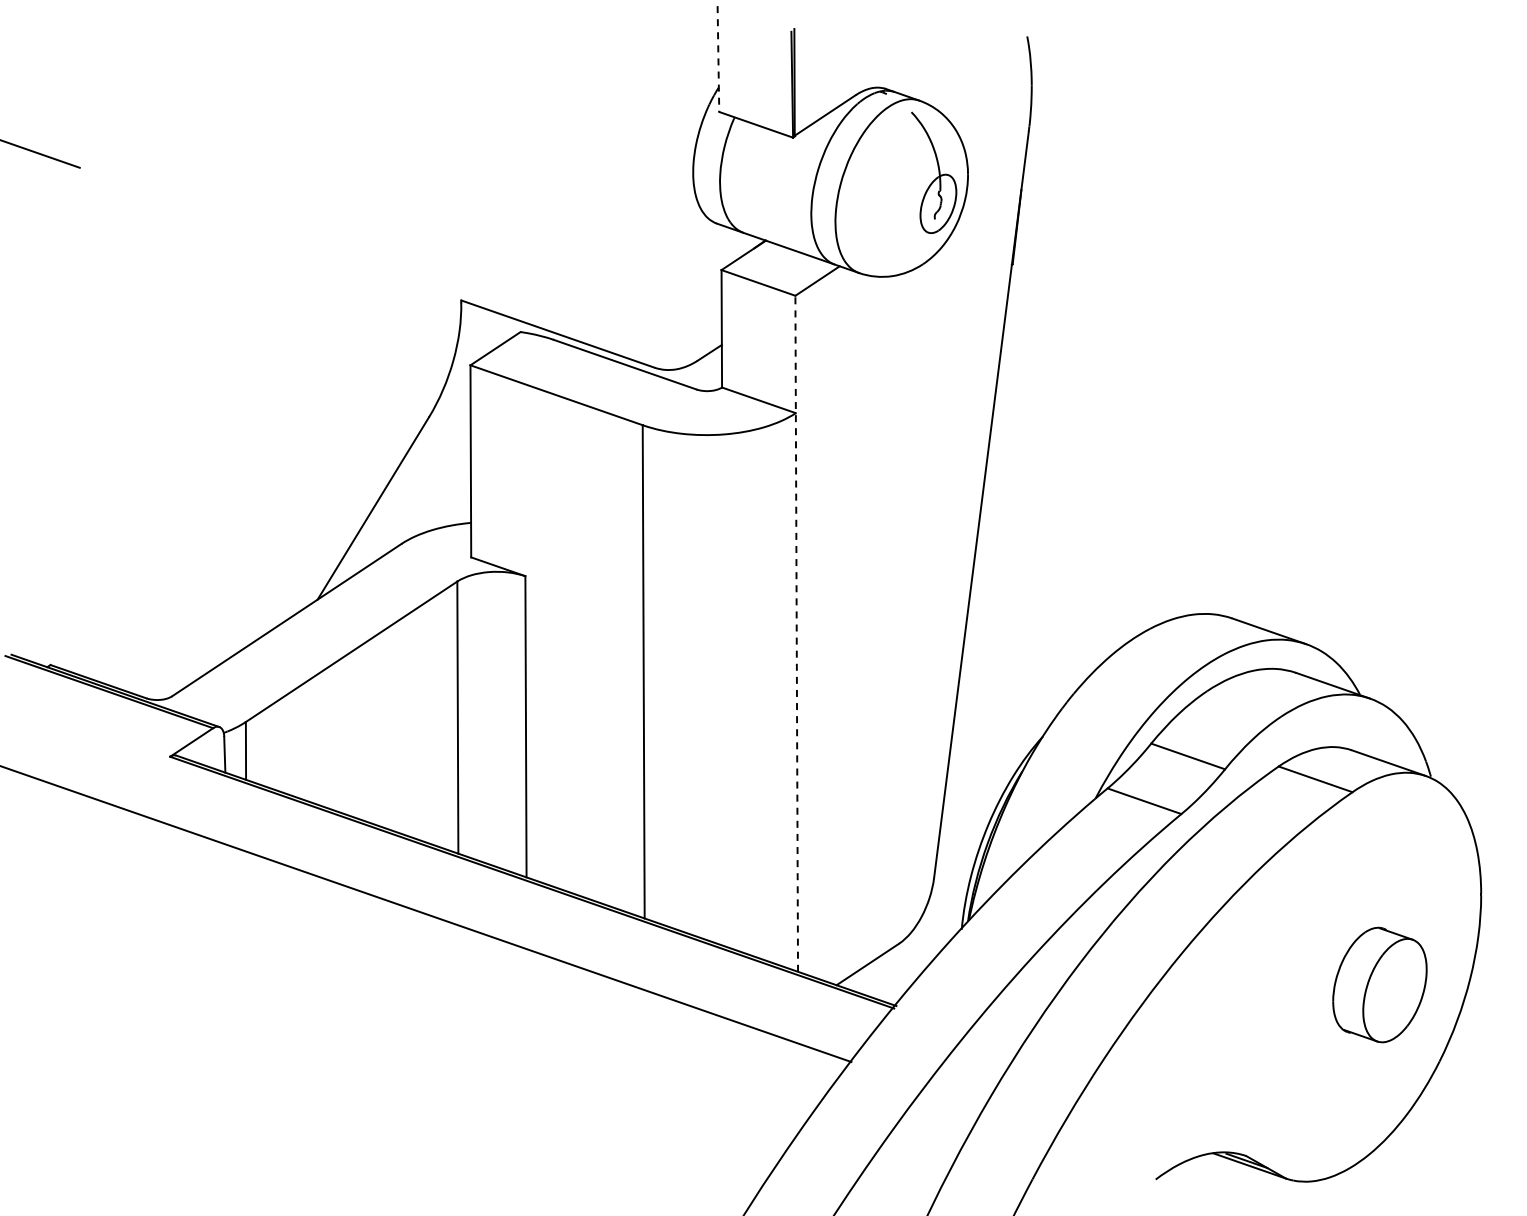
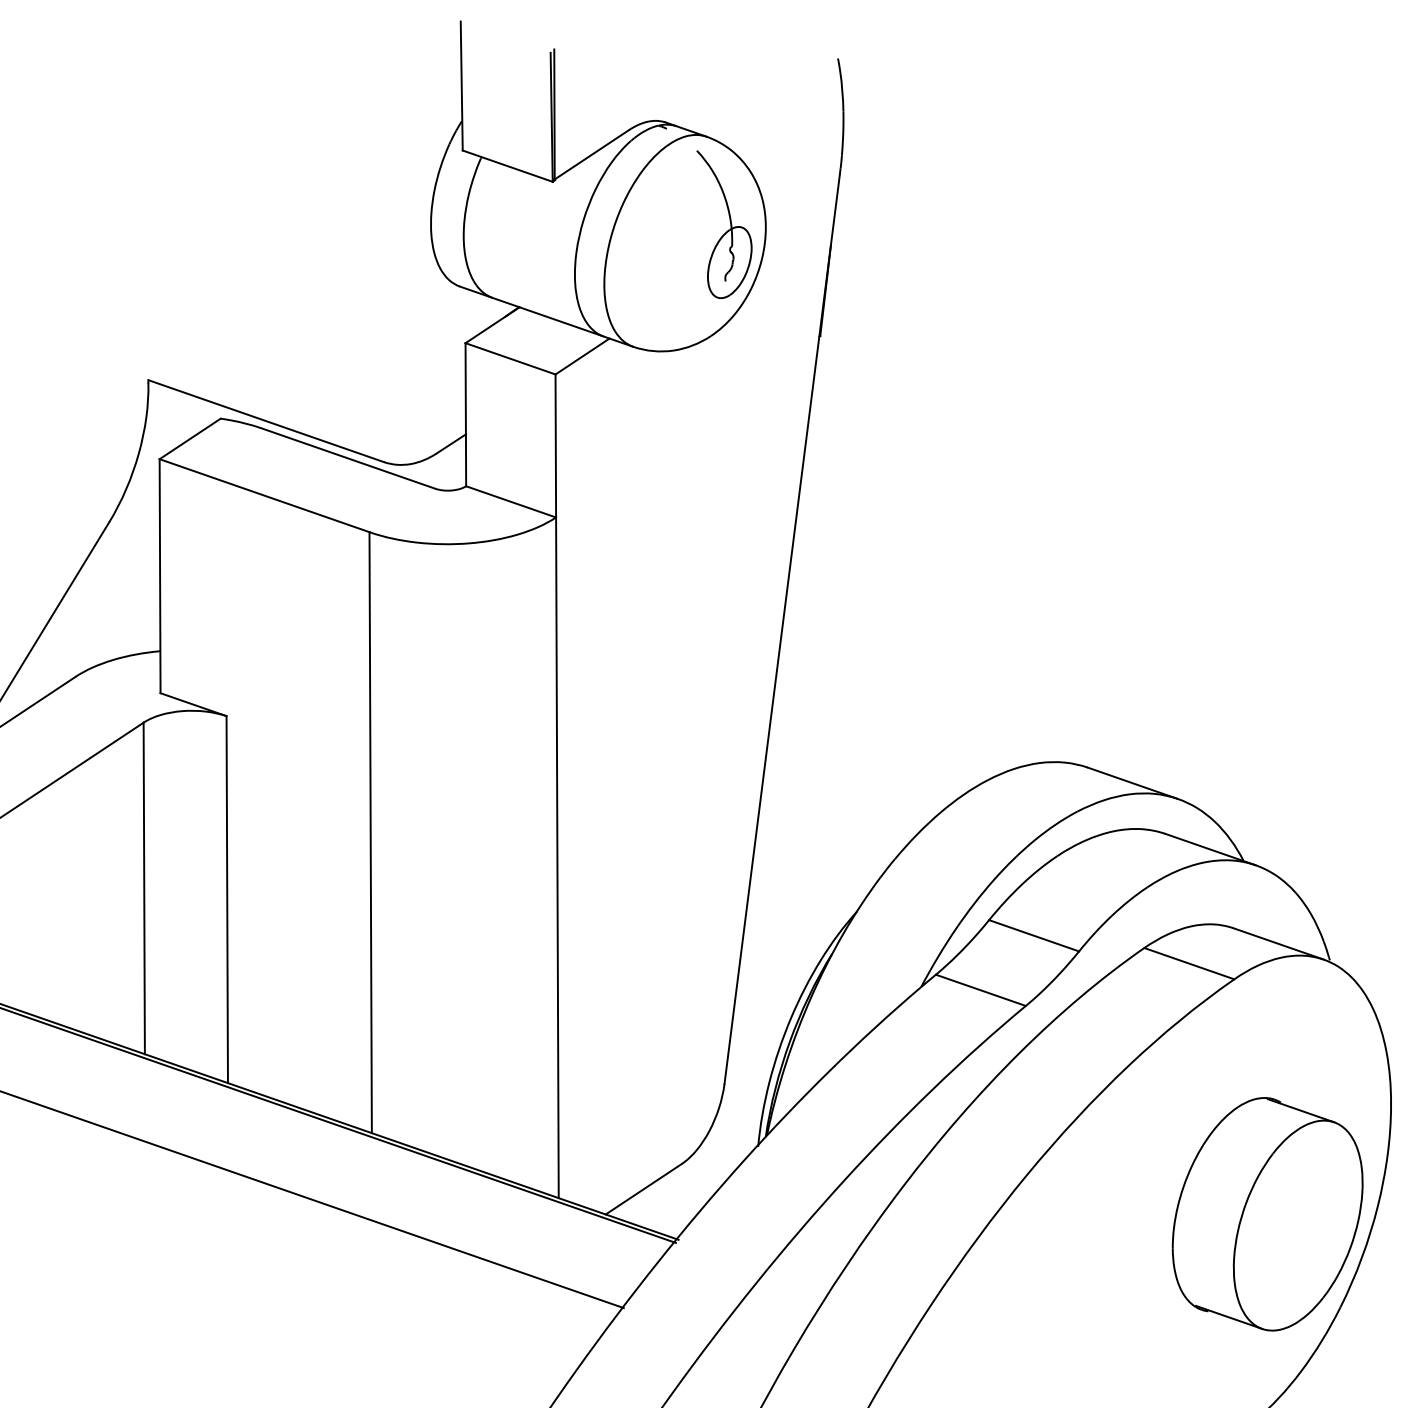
line: (718, 59) -> (461, 86), dashed -> solid
line: (796, 633) -> (556, 785), dashed -> solid
part: (1379, 984) -> (1267, 1213), size x1.67

